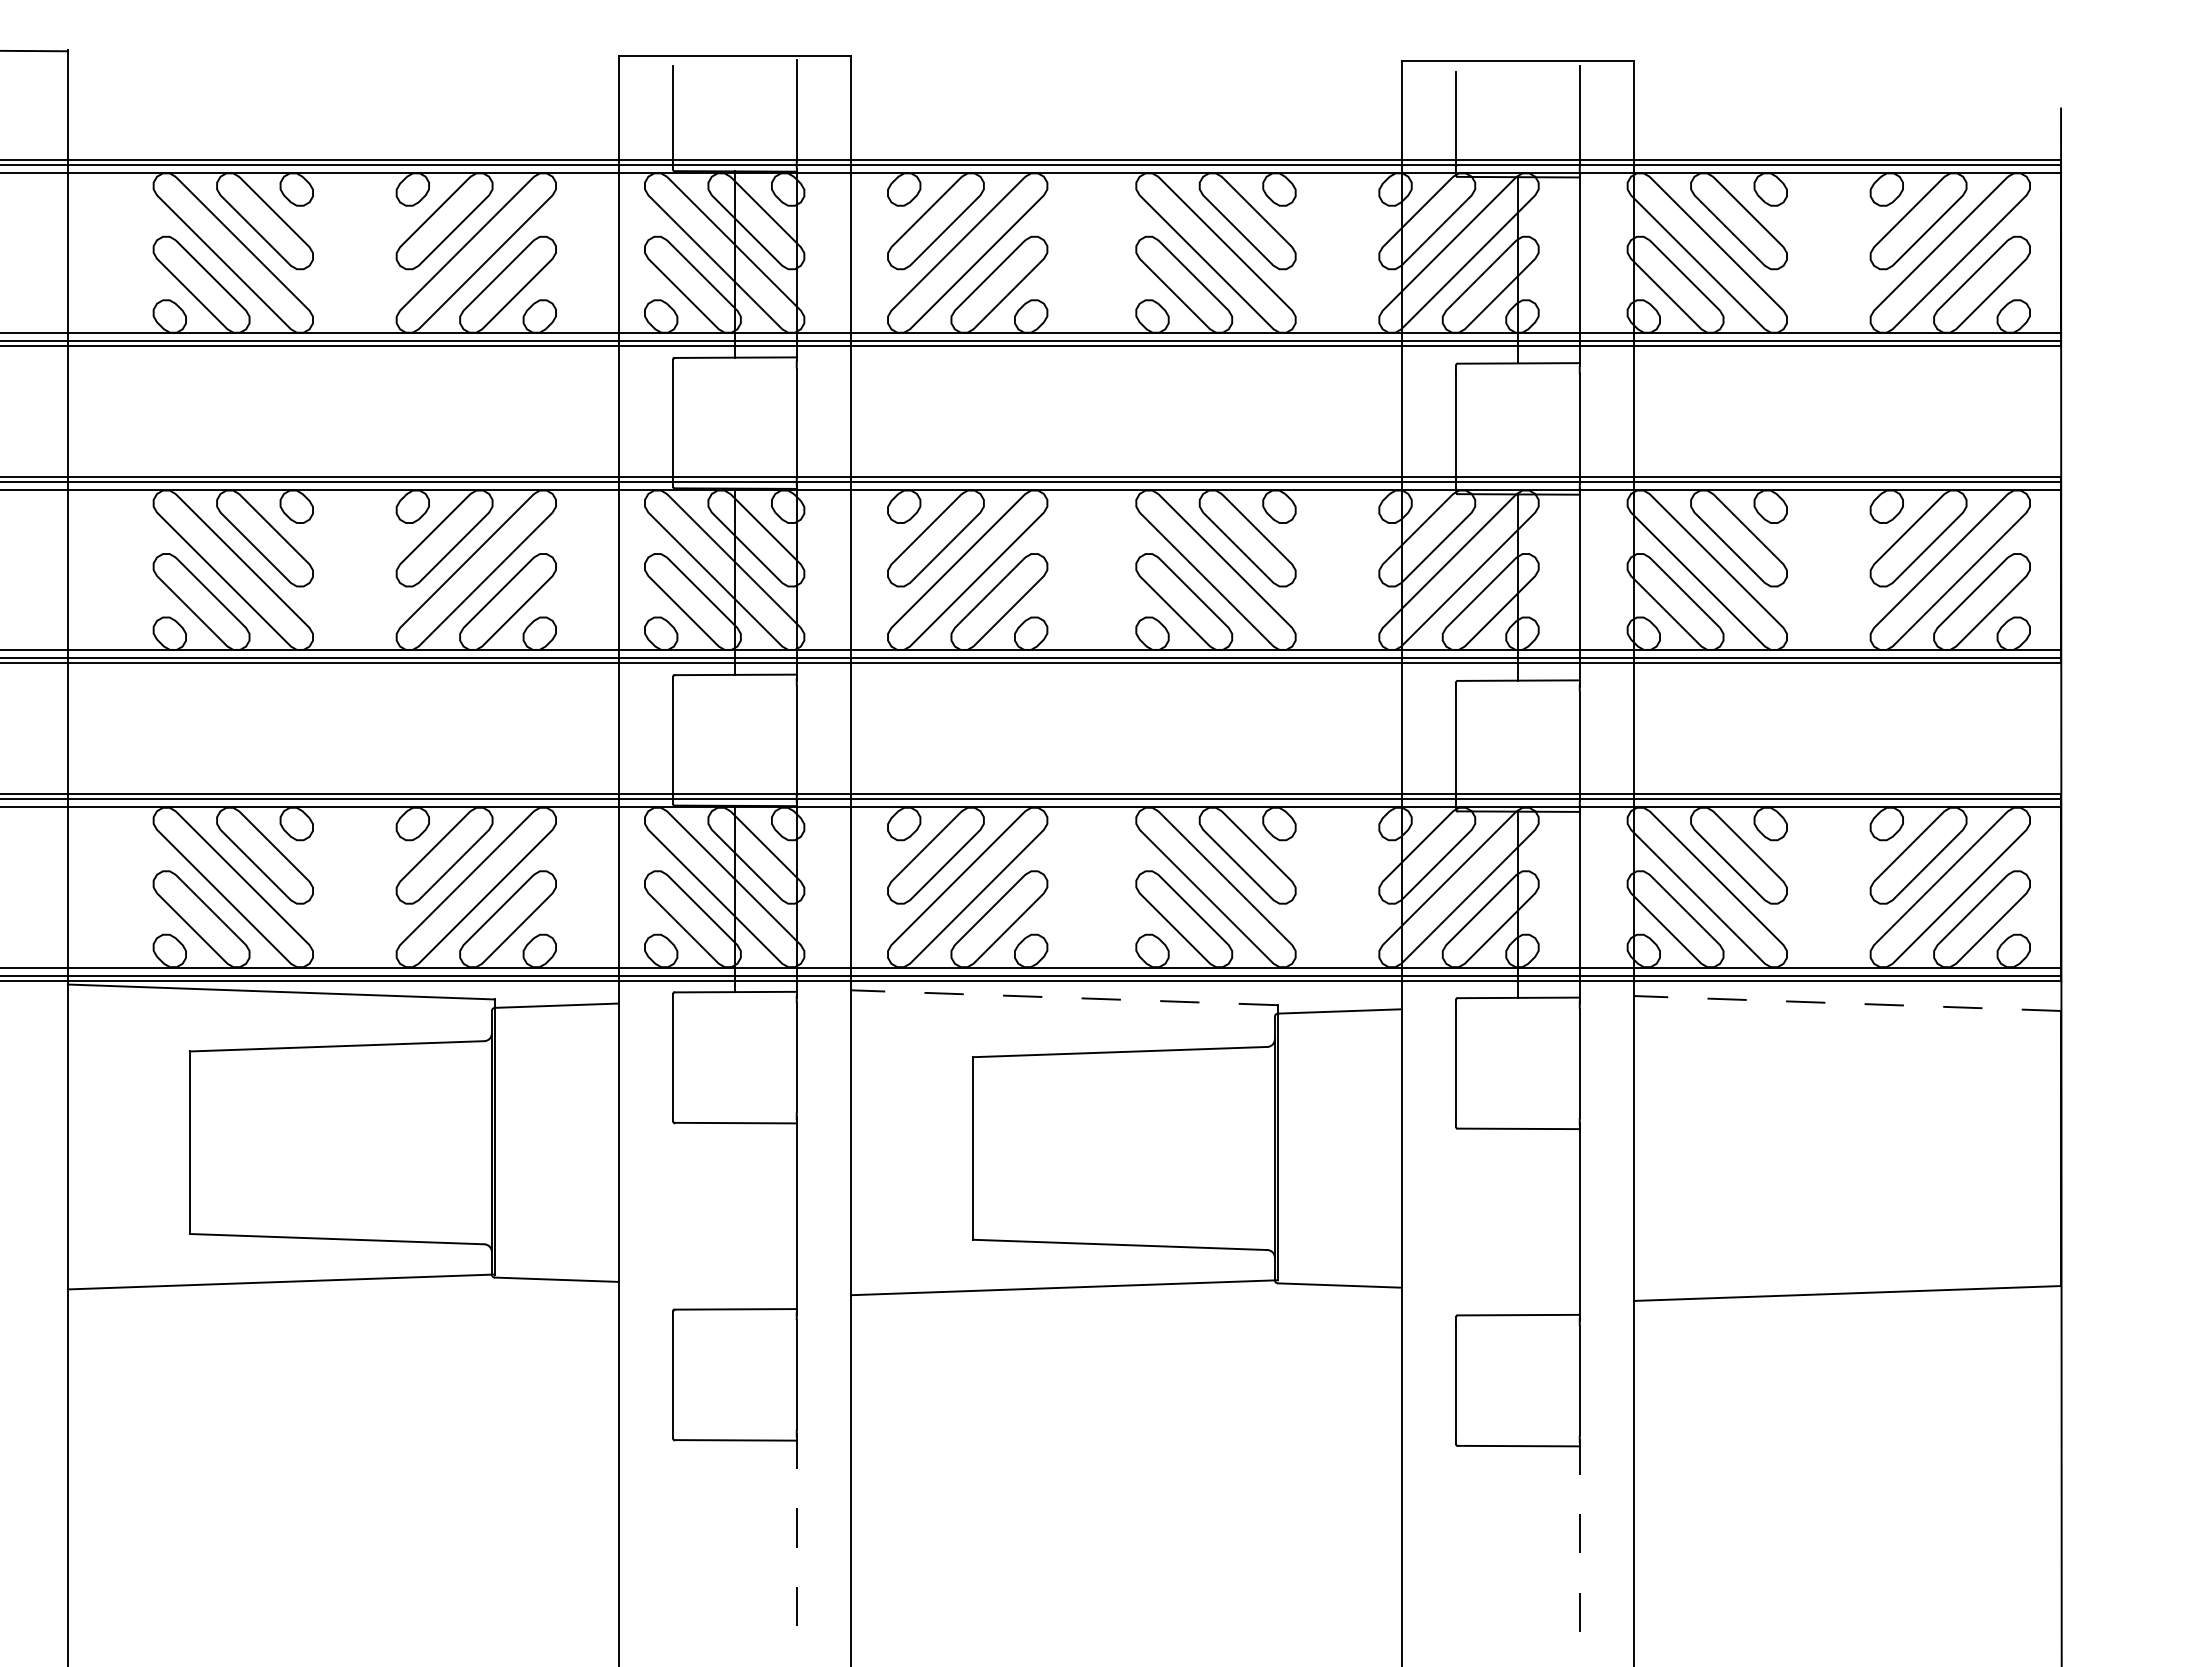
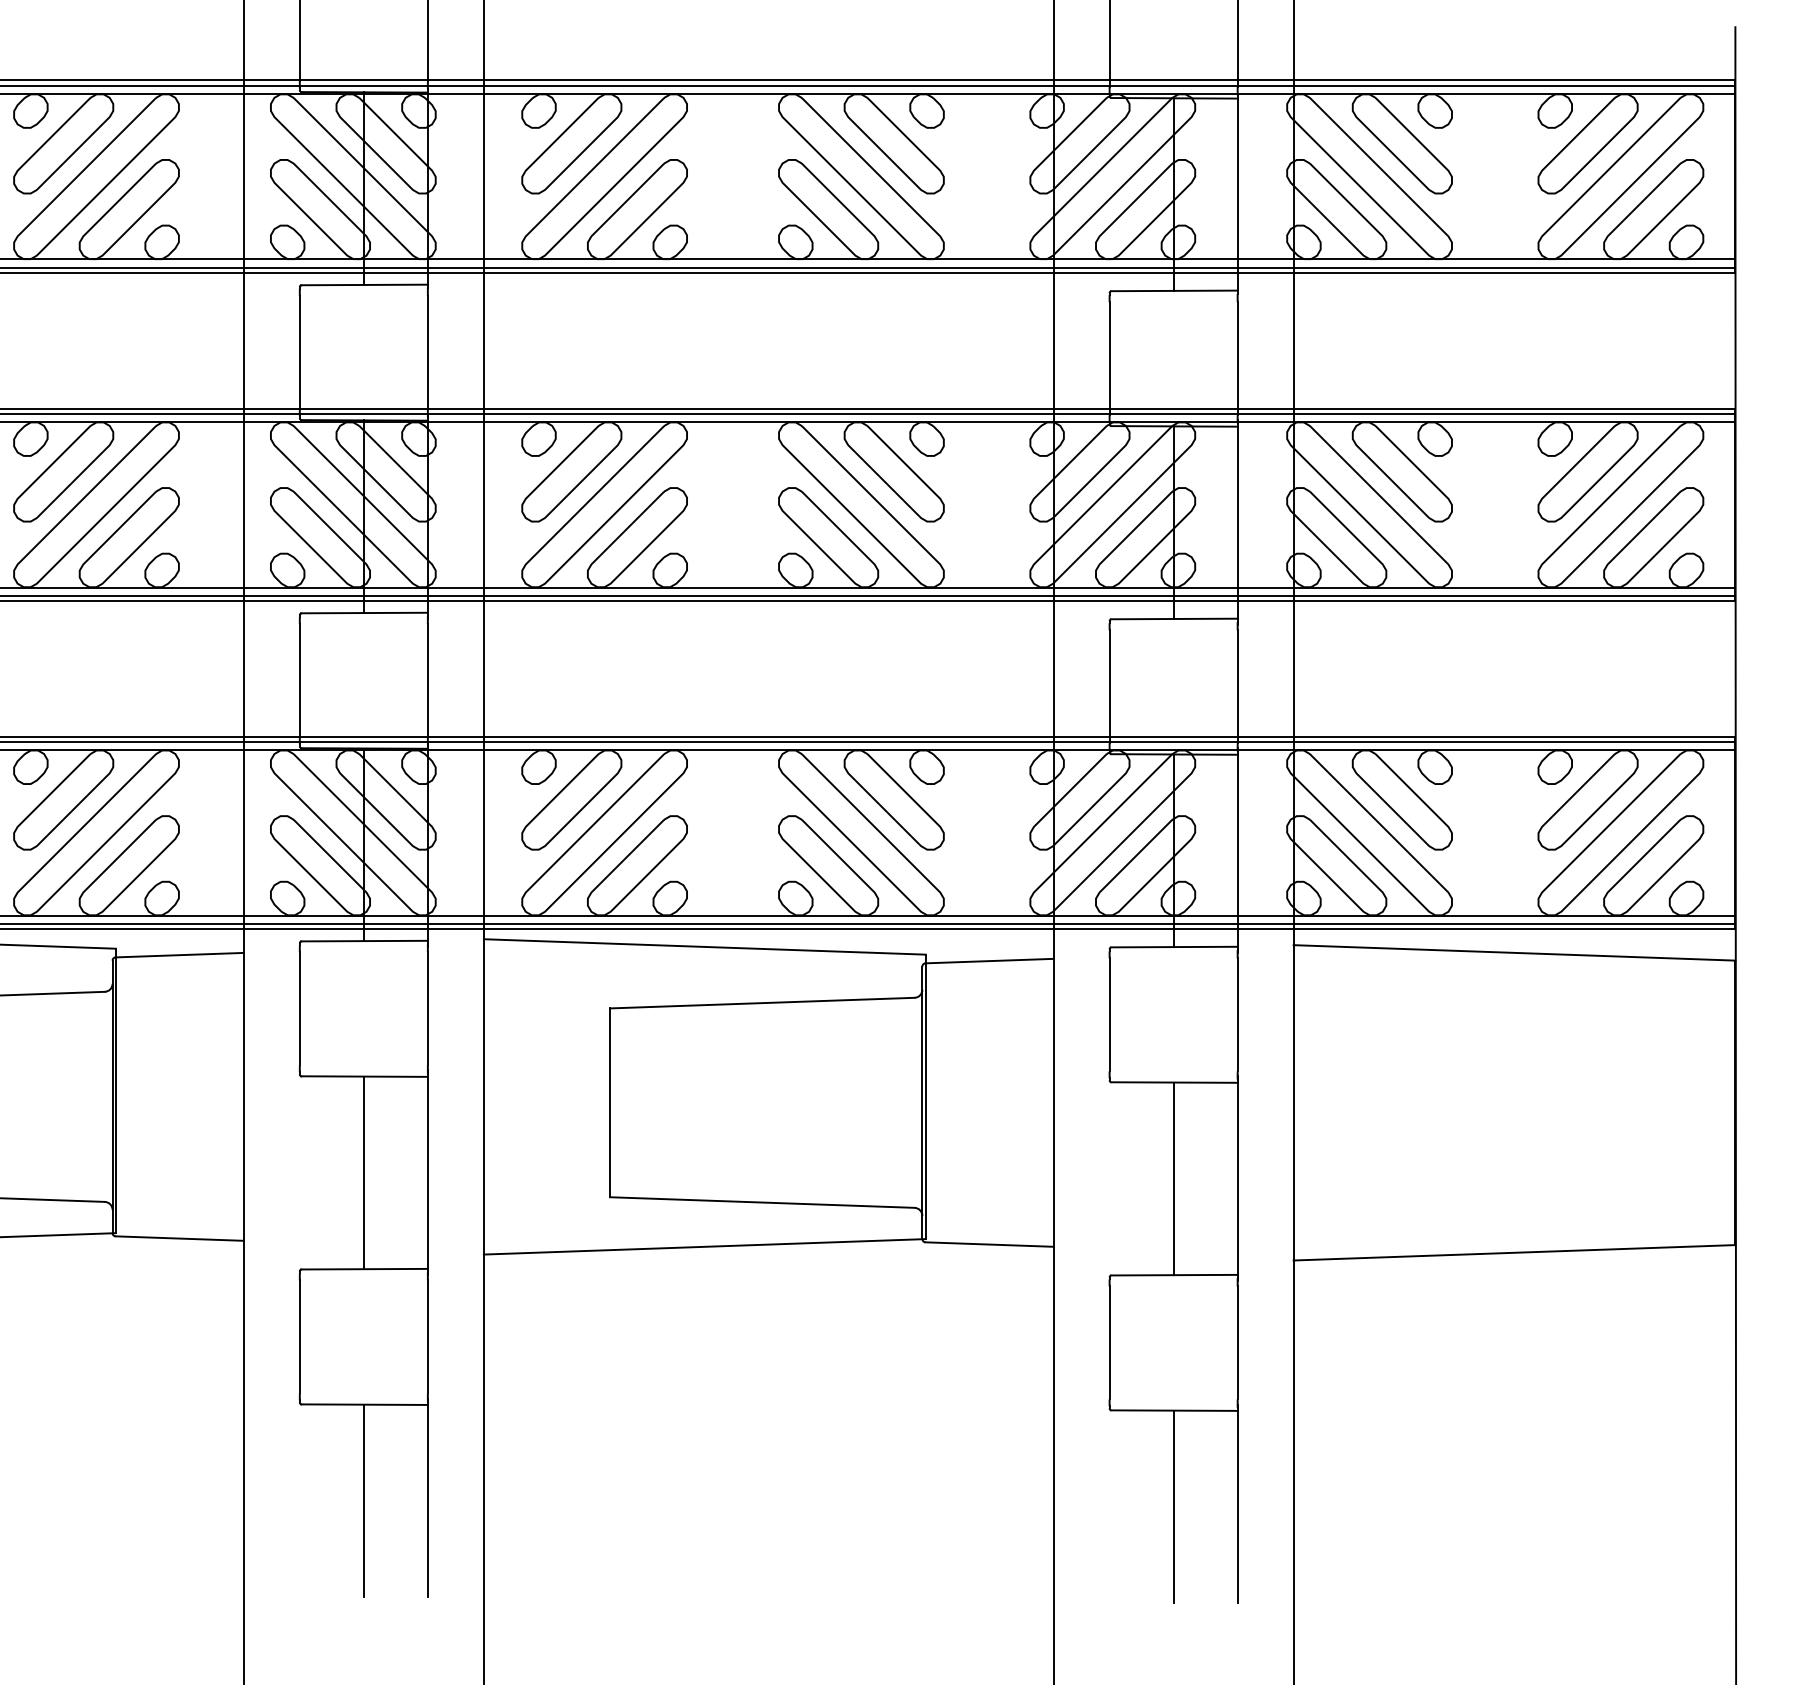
line: (1064, 997) -> (704, 946), dashed -> solid
line: (1847, 1003) -> (1514, 952), dashed -> solid
line: (734, 1216) -> (363, 1173), added
line: (1517, 1221) -> (1173, 1178), added
line: (734, 1533) -> (363, 1501), added
line: (796, 1533) -> (427, 1501), dashed -> solid
line: (1517, 1539) -> (1173, 1507), added
line: (1579, 1539) -> (1237, 1507), dashed -> solid

